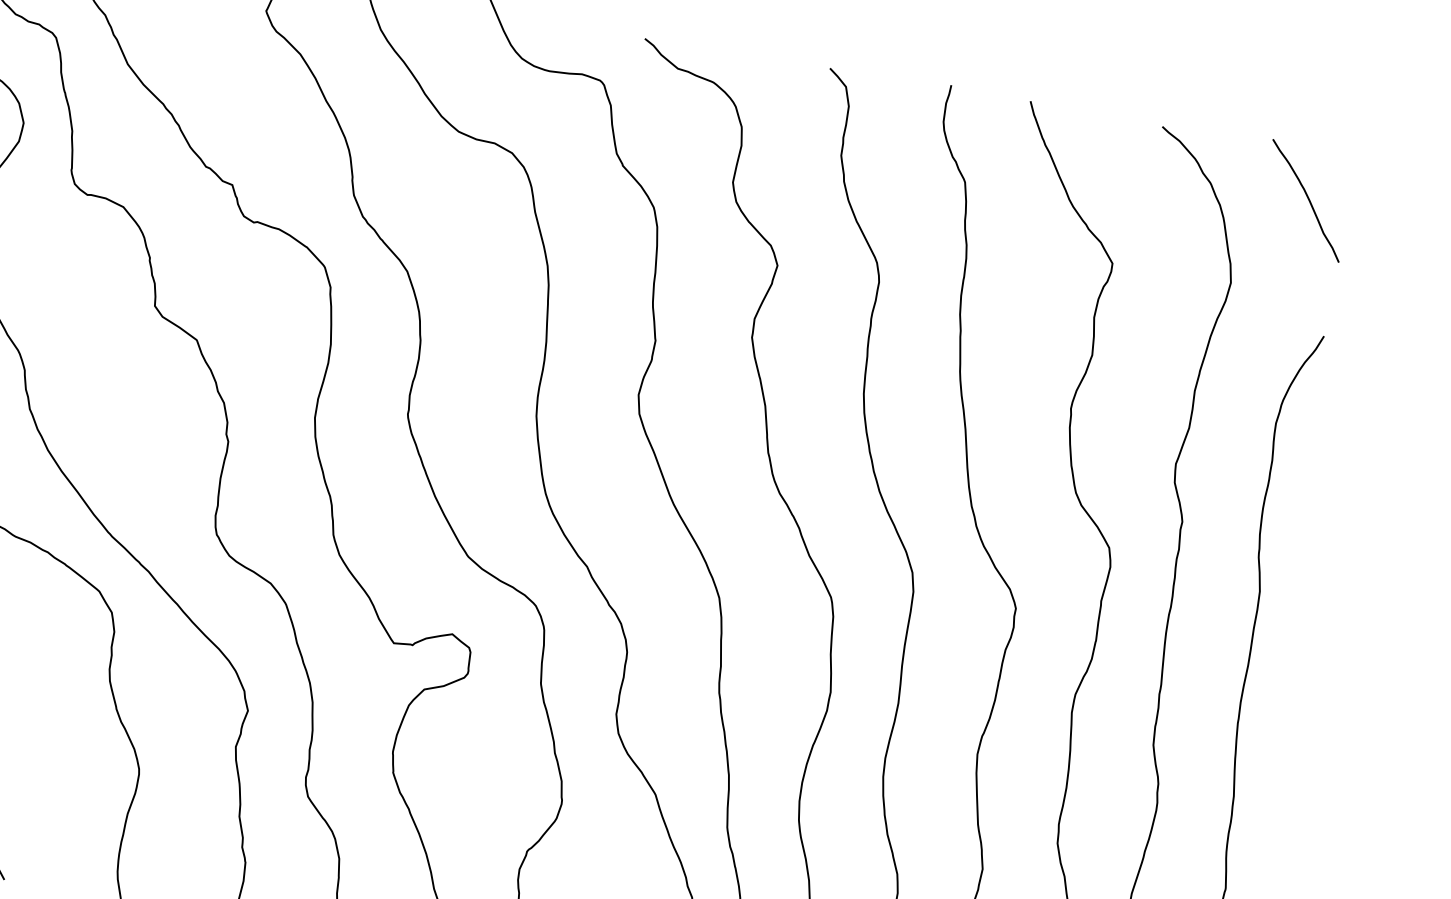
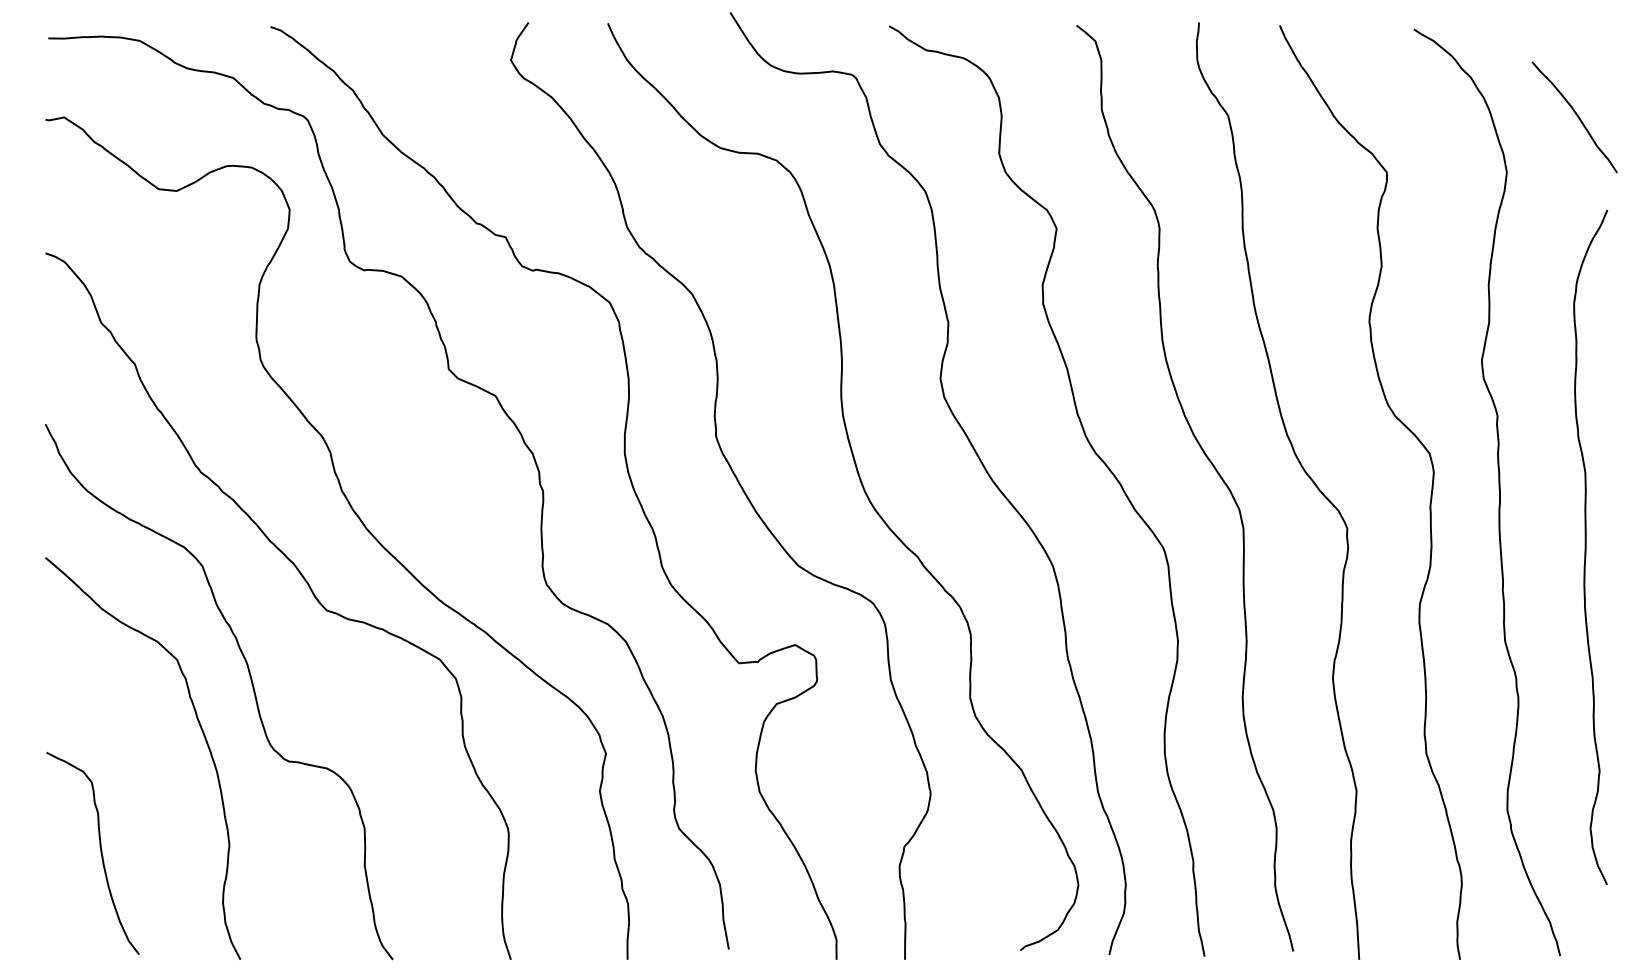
curve: (1308, 199) -> (1576, 115), moved

